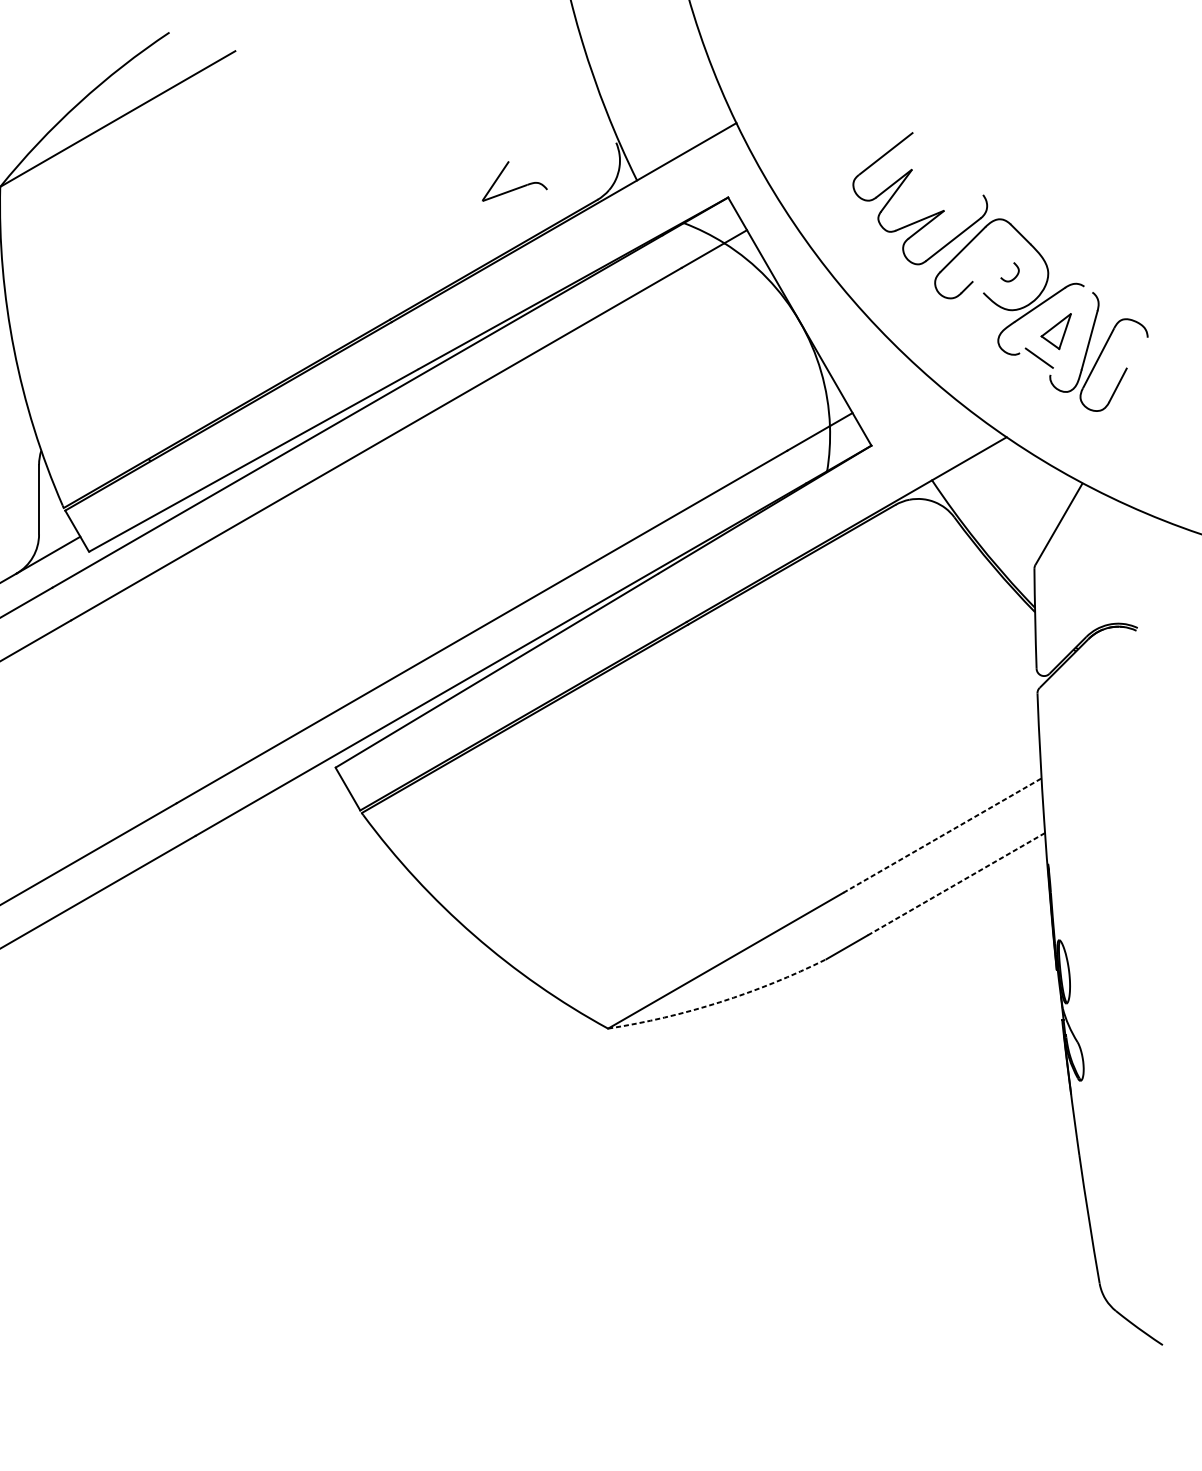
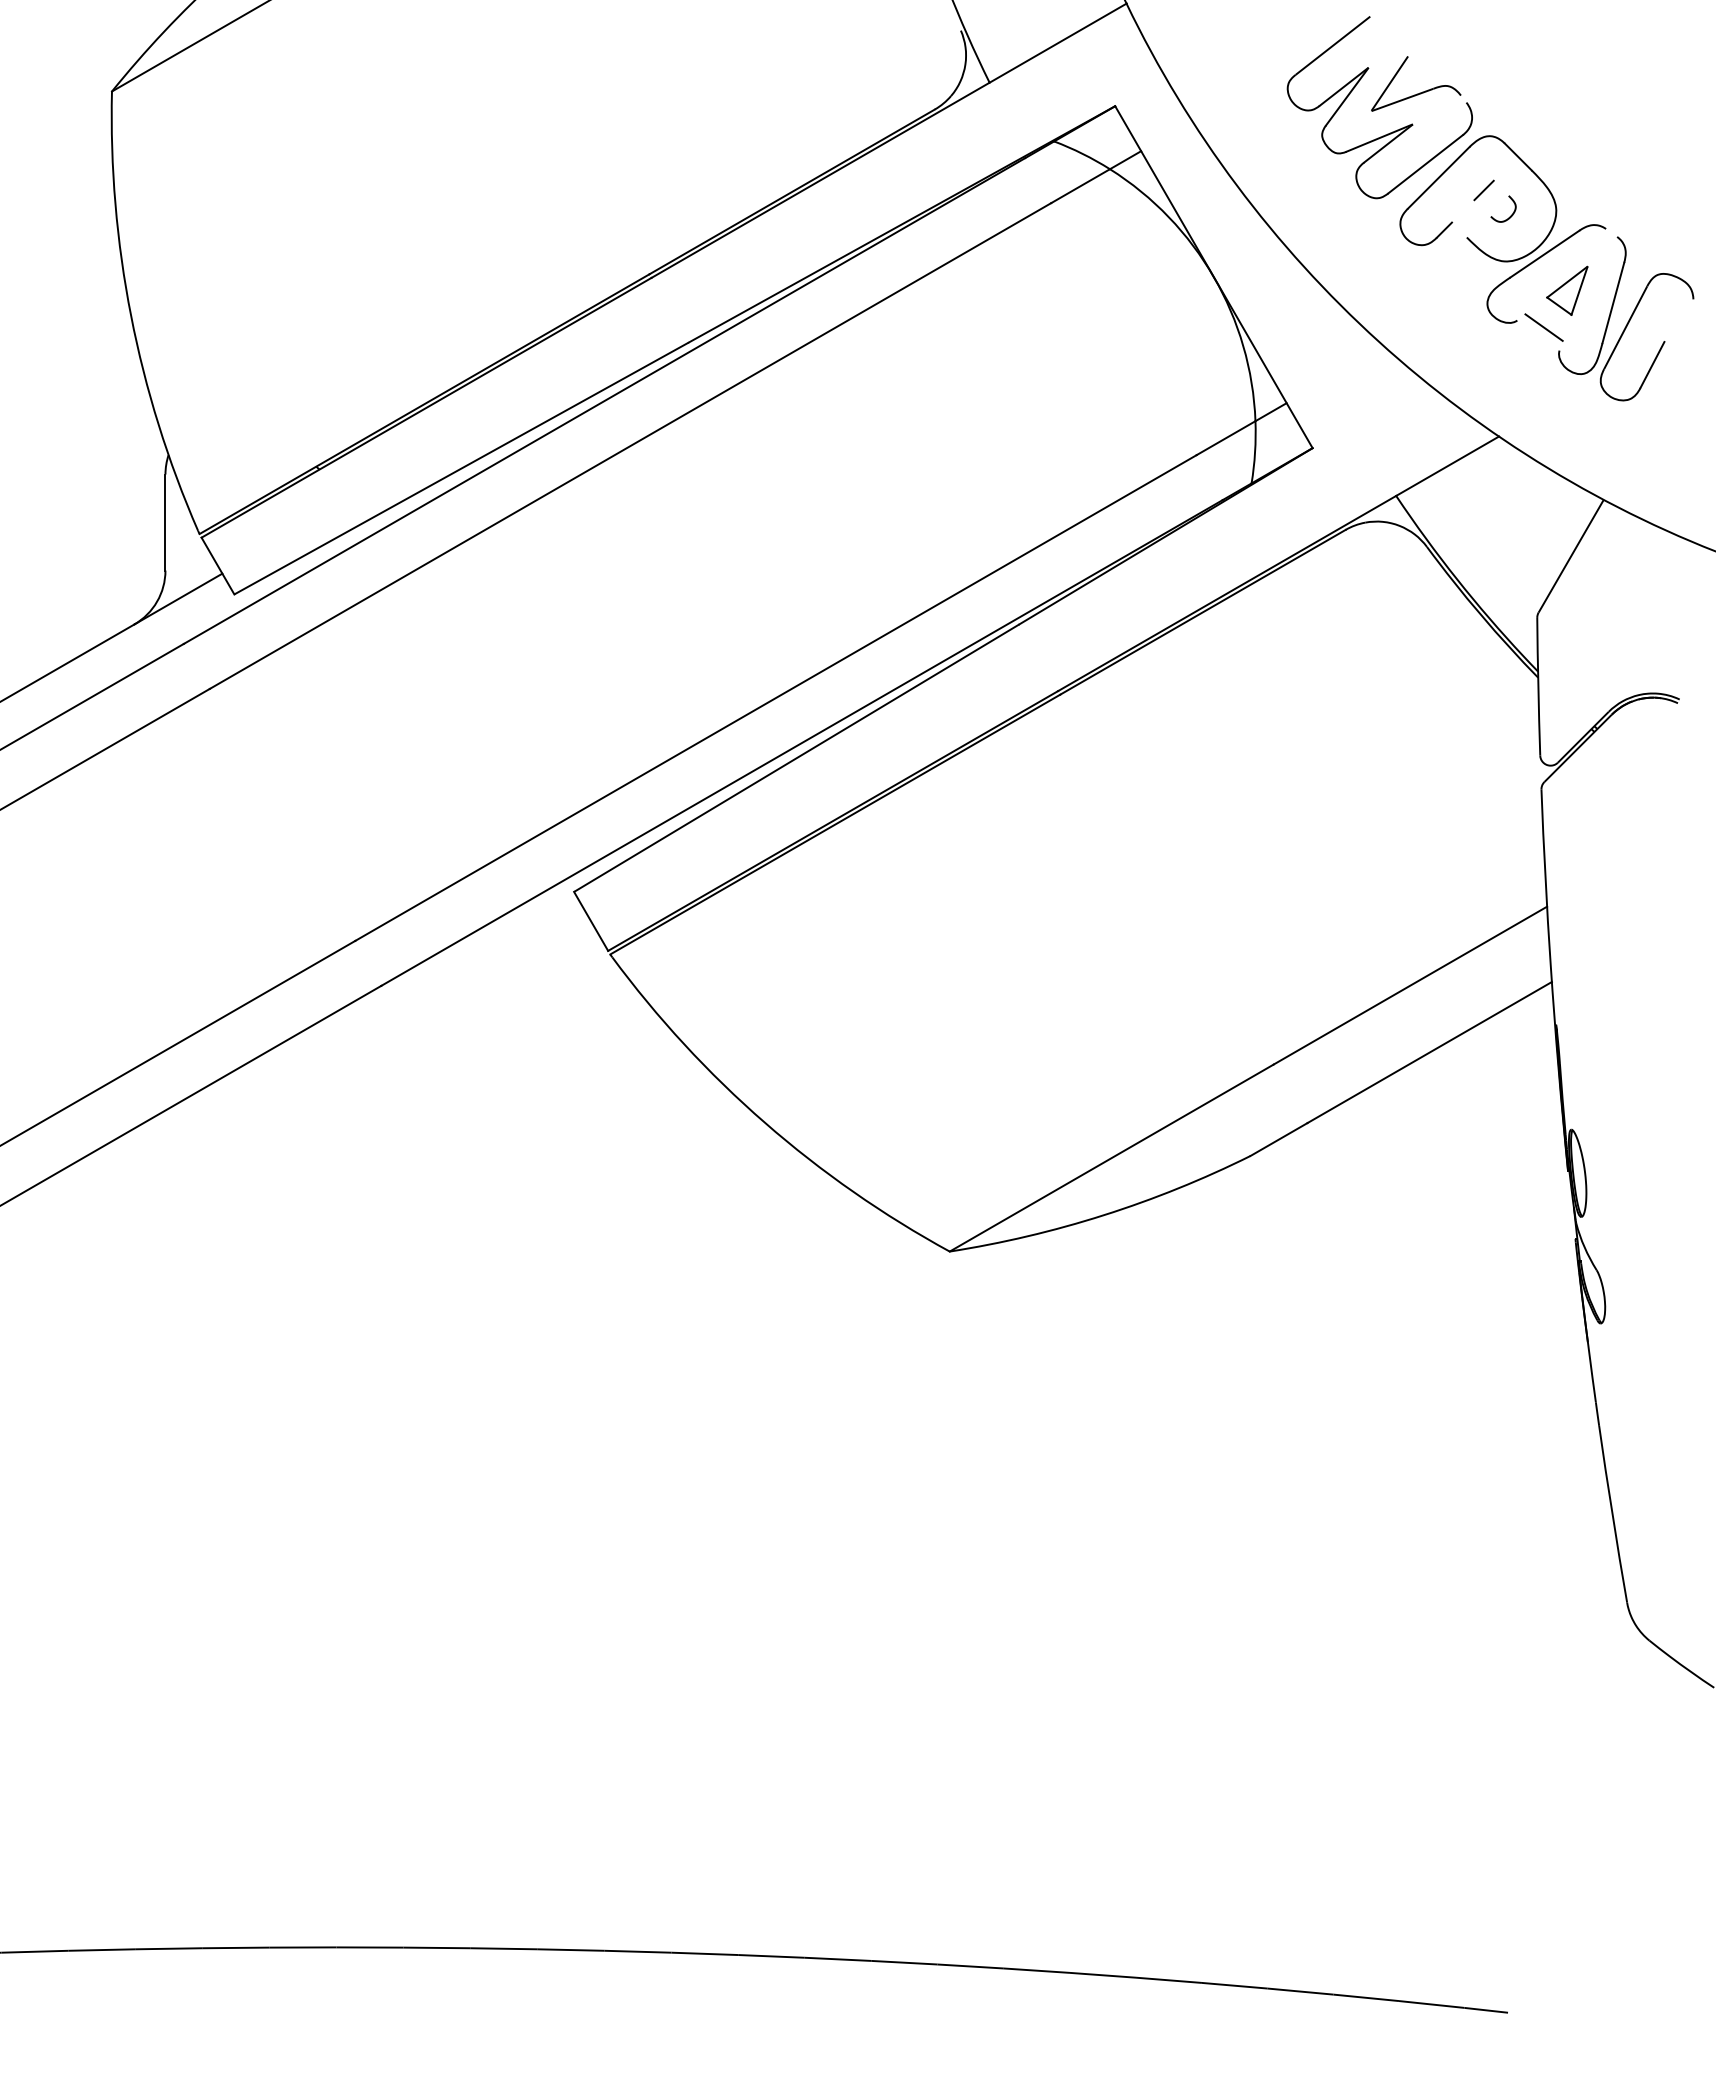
part: (517, 187) -> (1419, 92), moved
line: (995, 258) -> (1483, 190), added
line: (942, 835) -> (1410, 985), dashed -> solid
line: (956, 884) -> (1429, 1052), dashed -> solid
arc: (719, 1002) -> (1103, 1215), dashed -> solid

